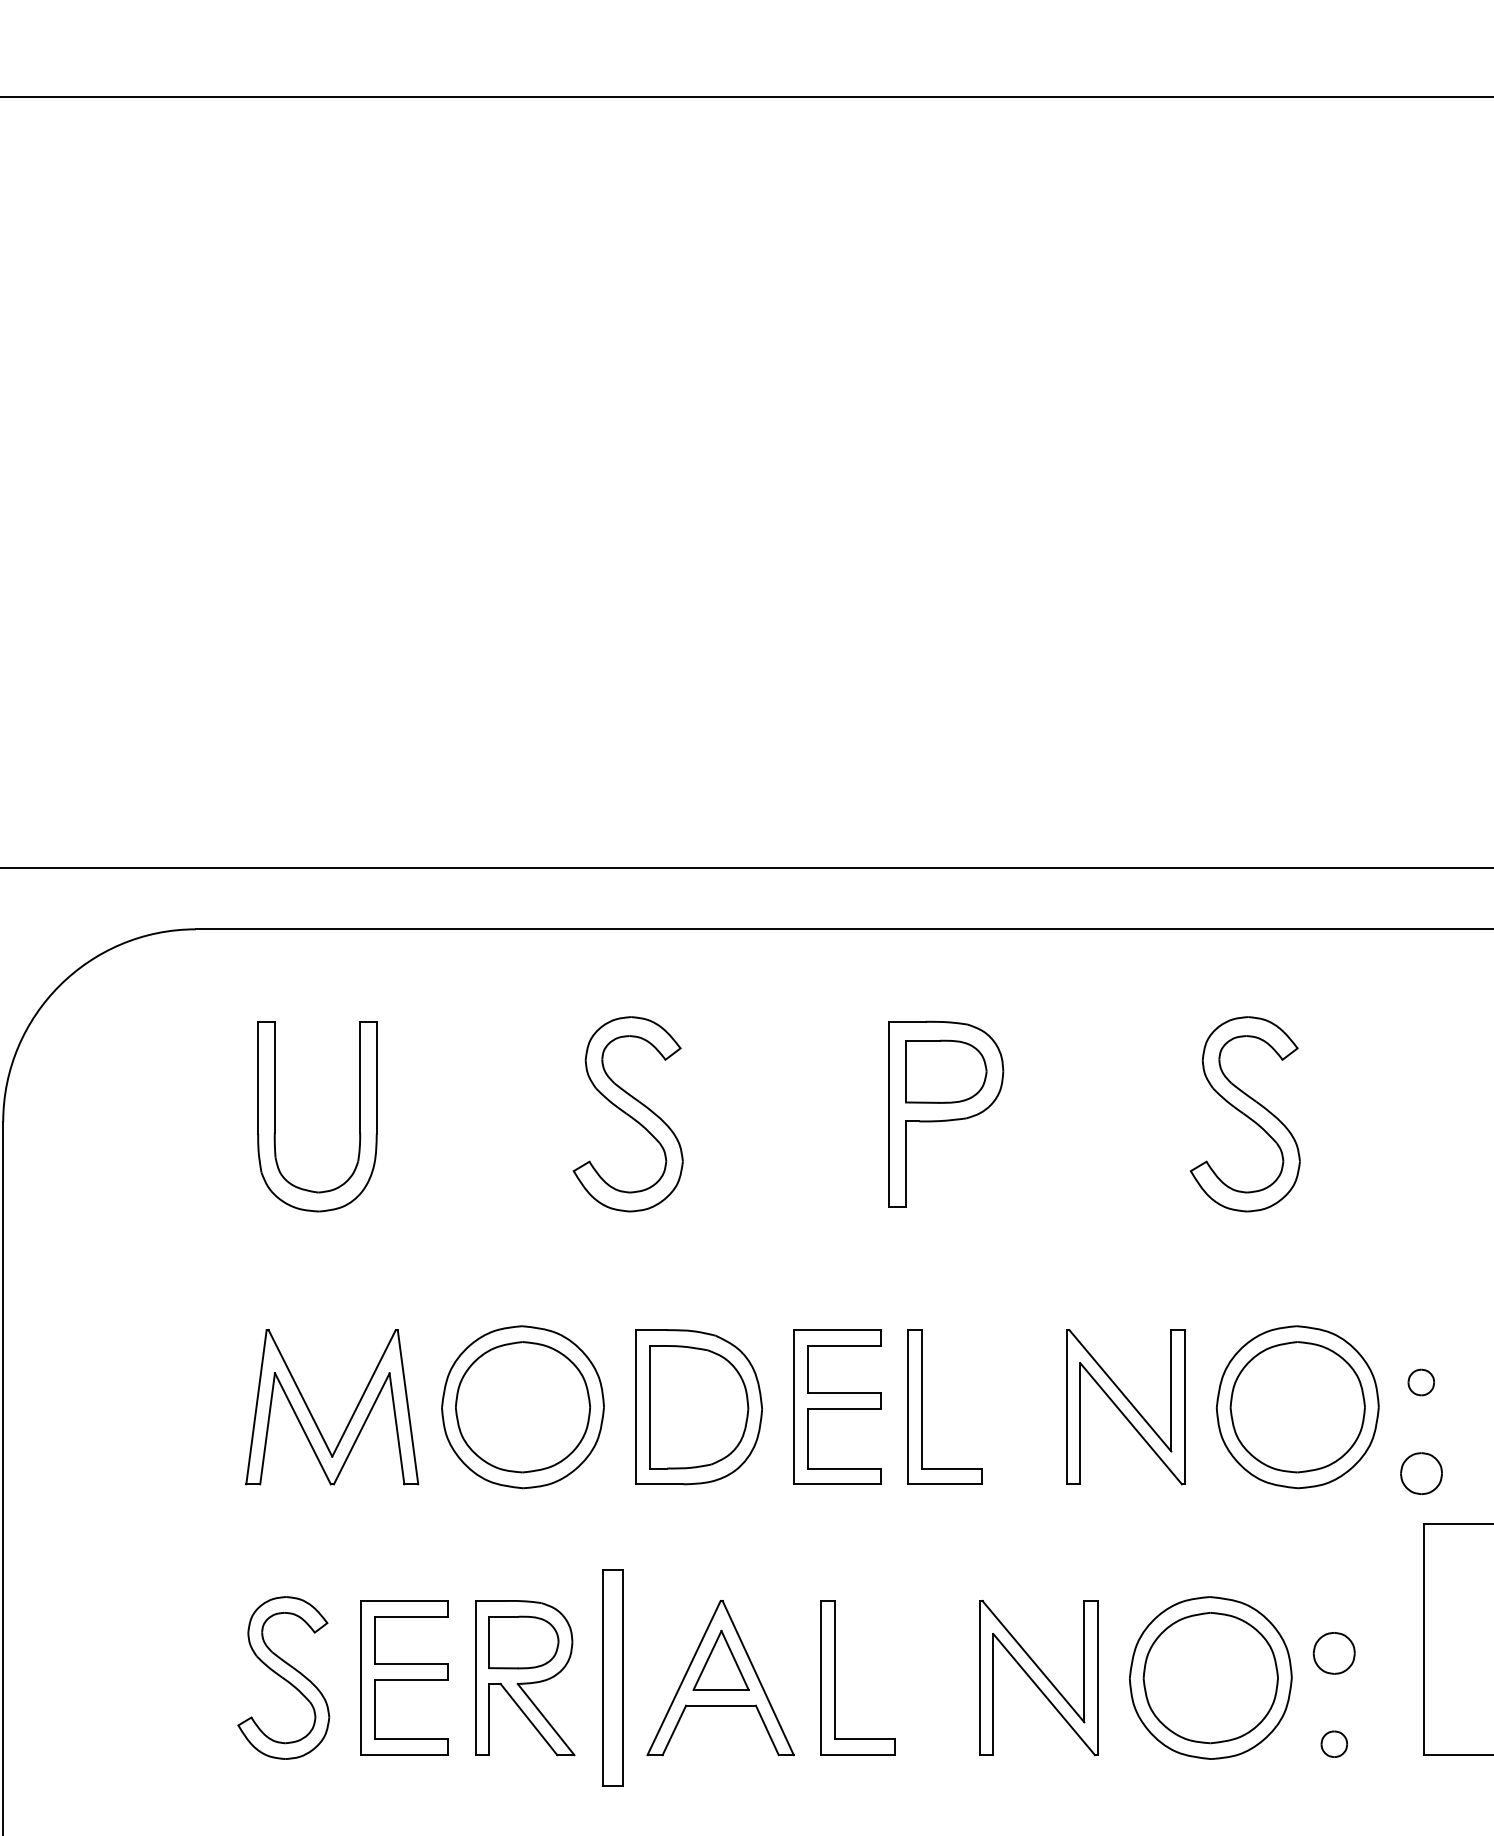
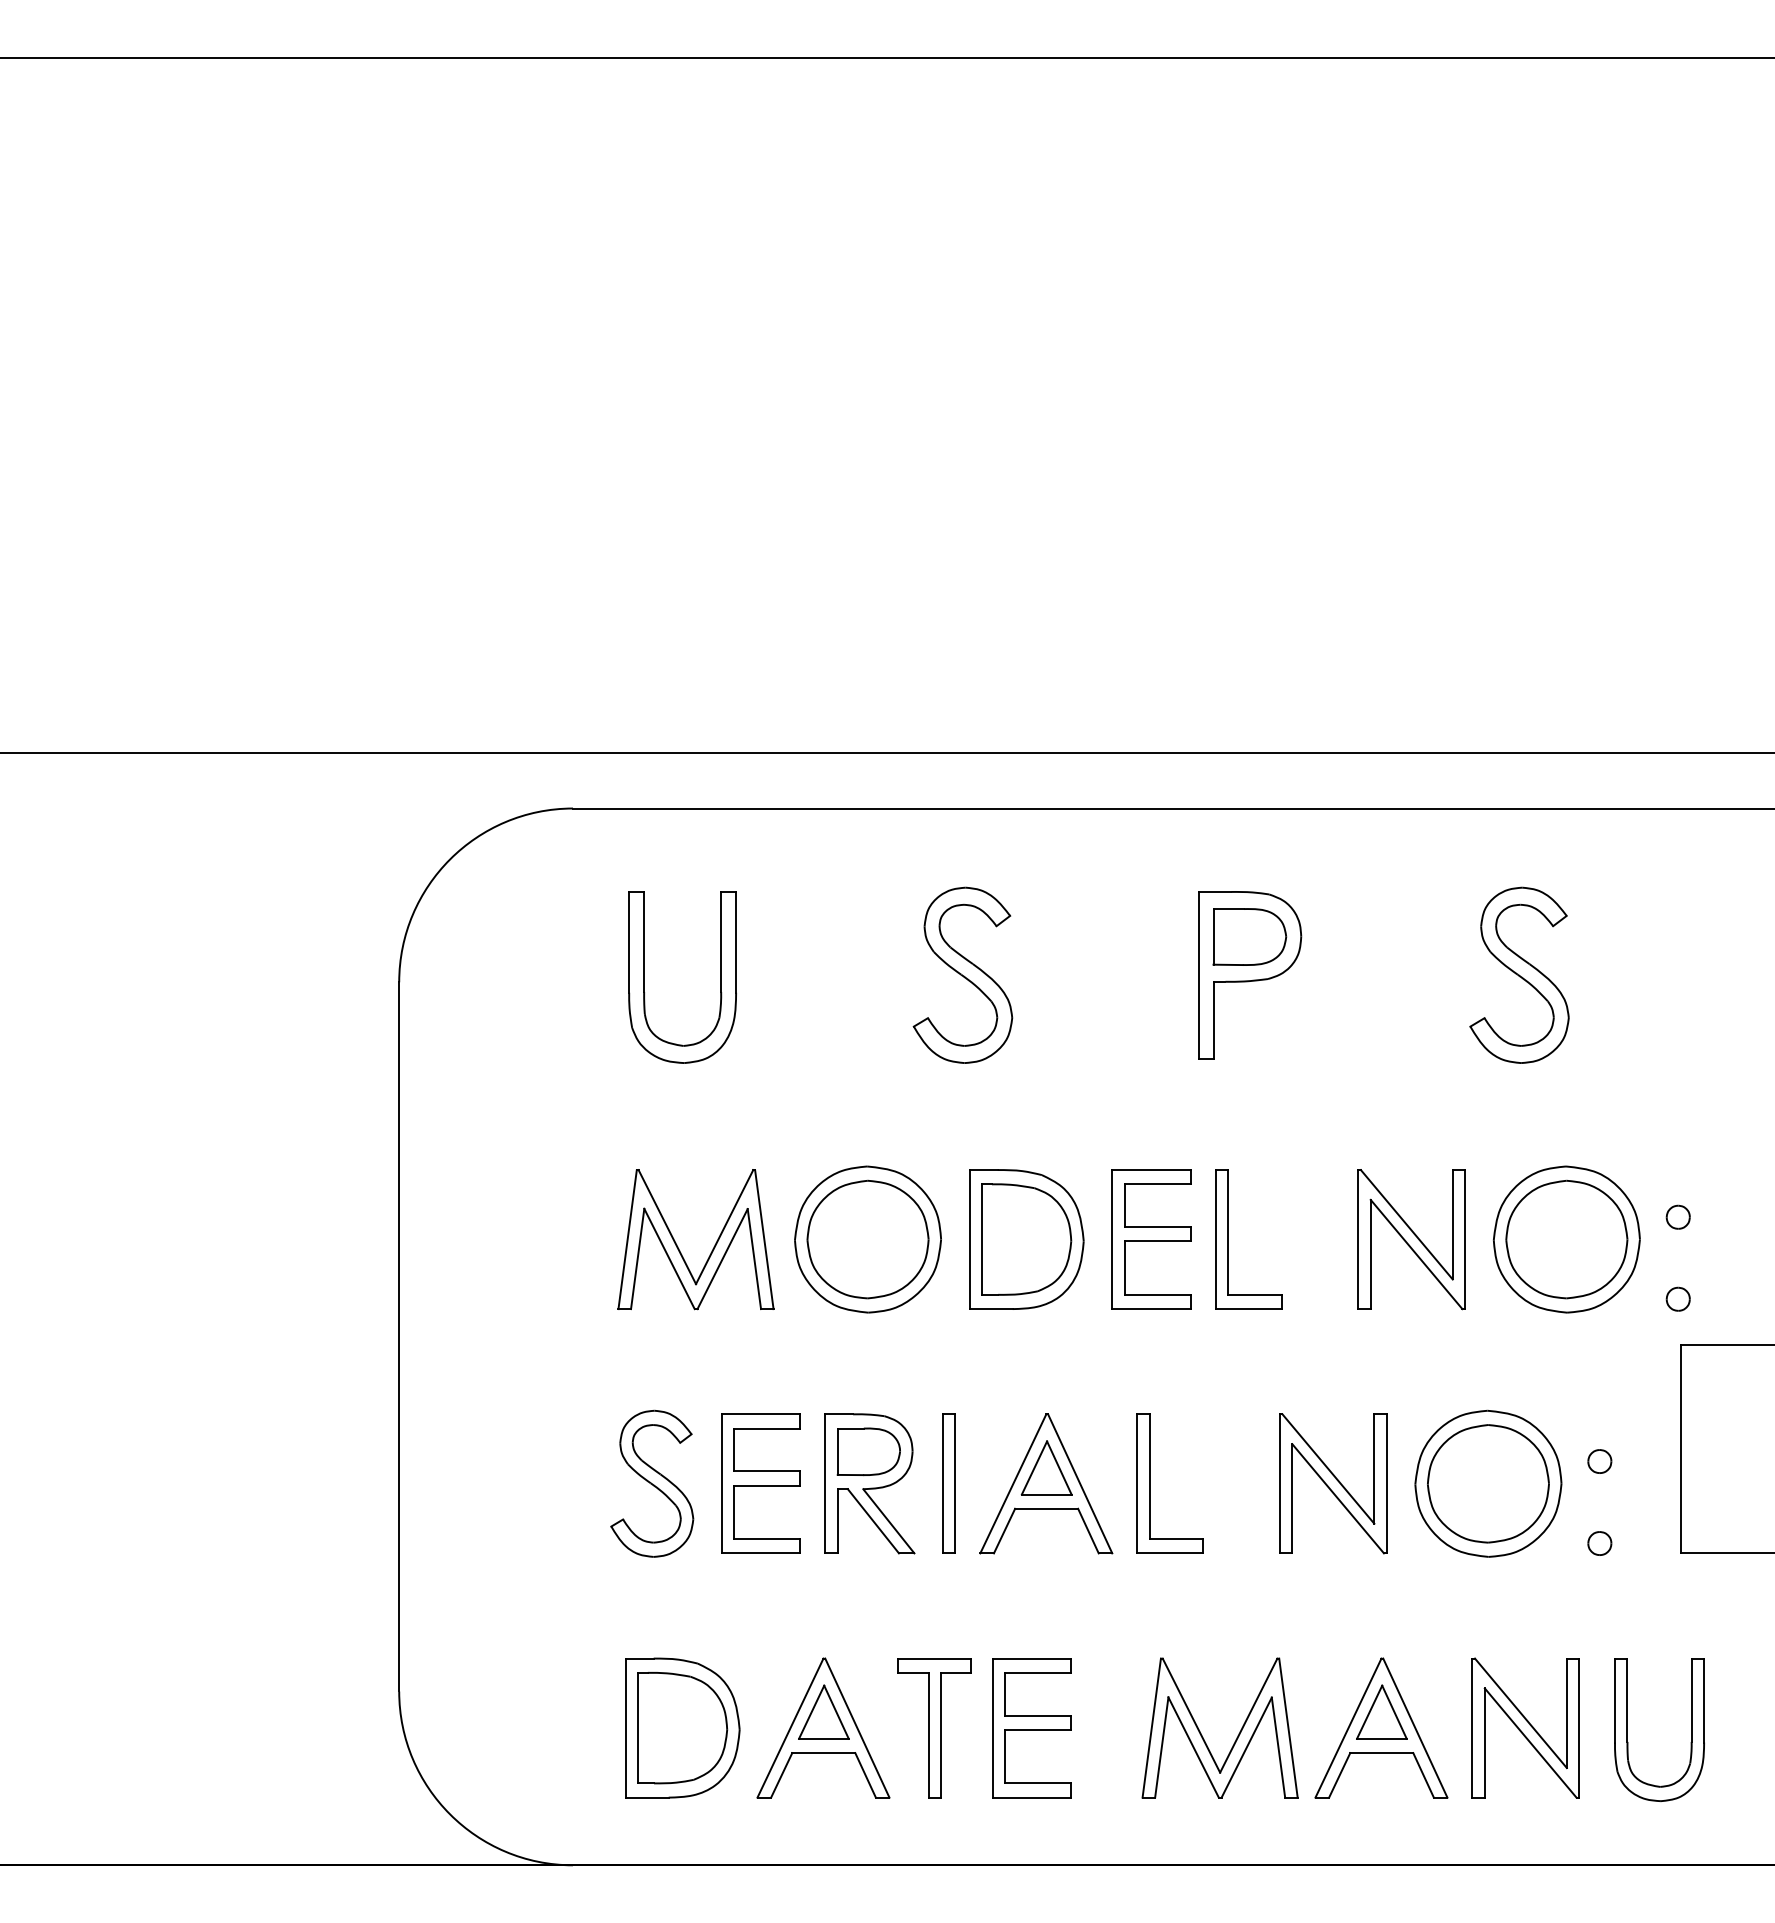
part: (1420, 1472) -> (1677, 1298), size x0.62
part: (1333, 1653) -> (1599, 1461), size x0.62
part: (612, 1677) -> (948, 1483), size x0.71

